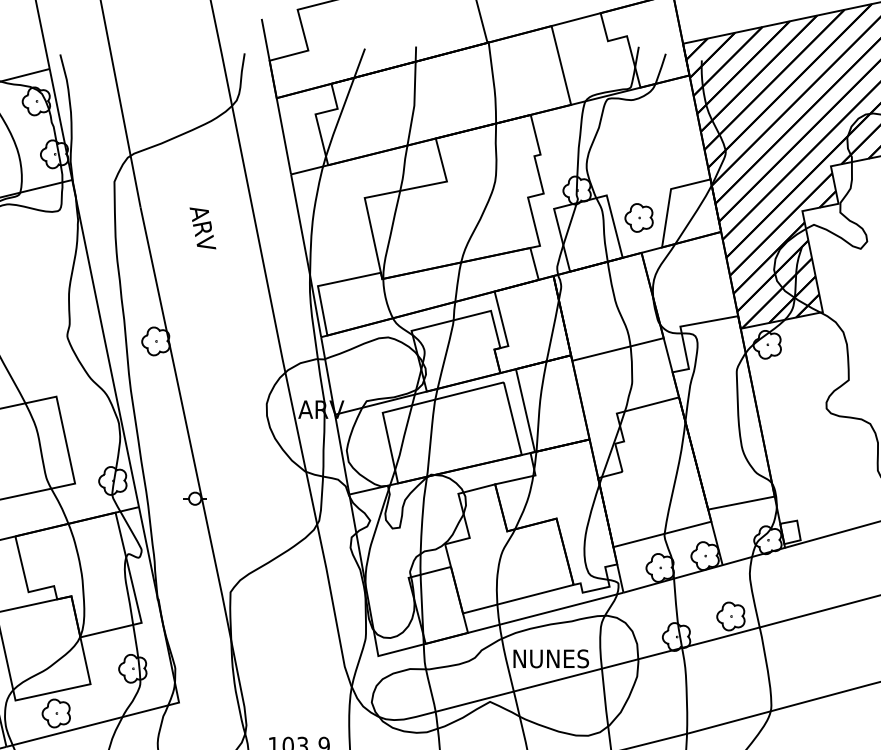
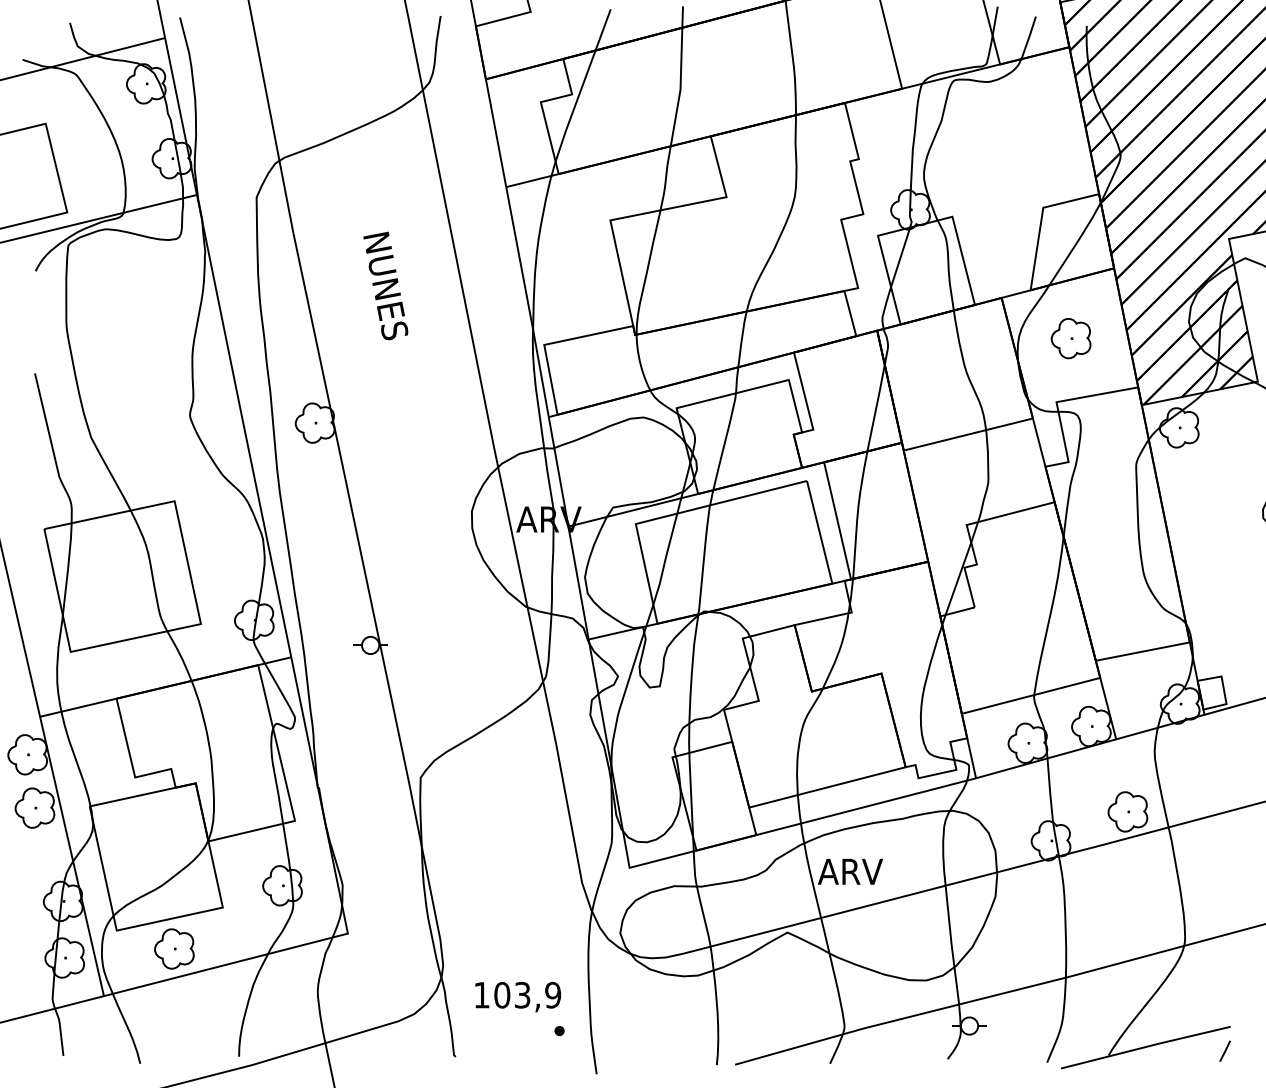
part: (638, 217) -> (1070, 338), moved
text: (205, 244) -> (385, 285), ARV -> NUNES
text: (550, 658) -> (872, 871), NUNES -> ARV

